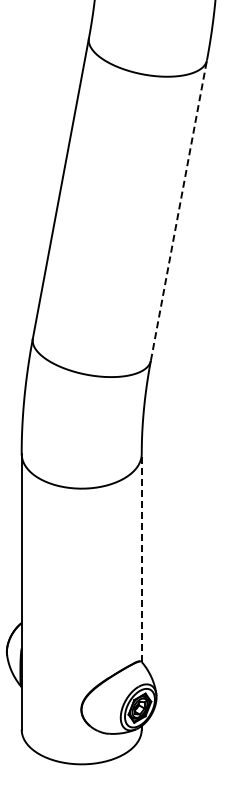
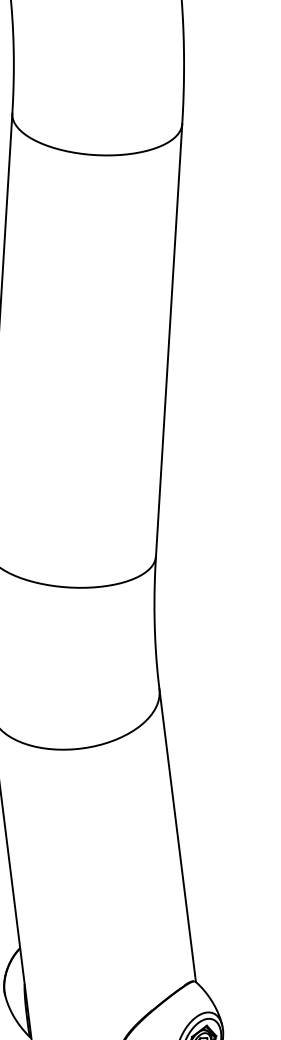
line: (178, 210) -> (168, 340), dashed -> solid
line: (141, 557) -> (177, 834), dashed -> solid

